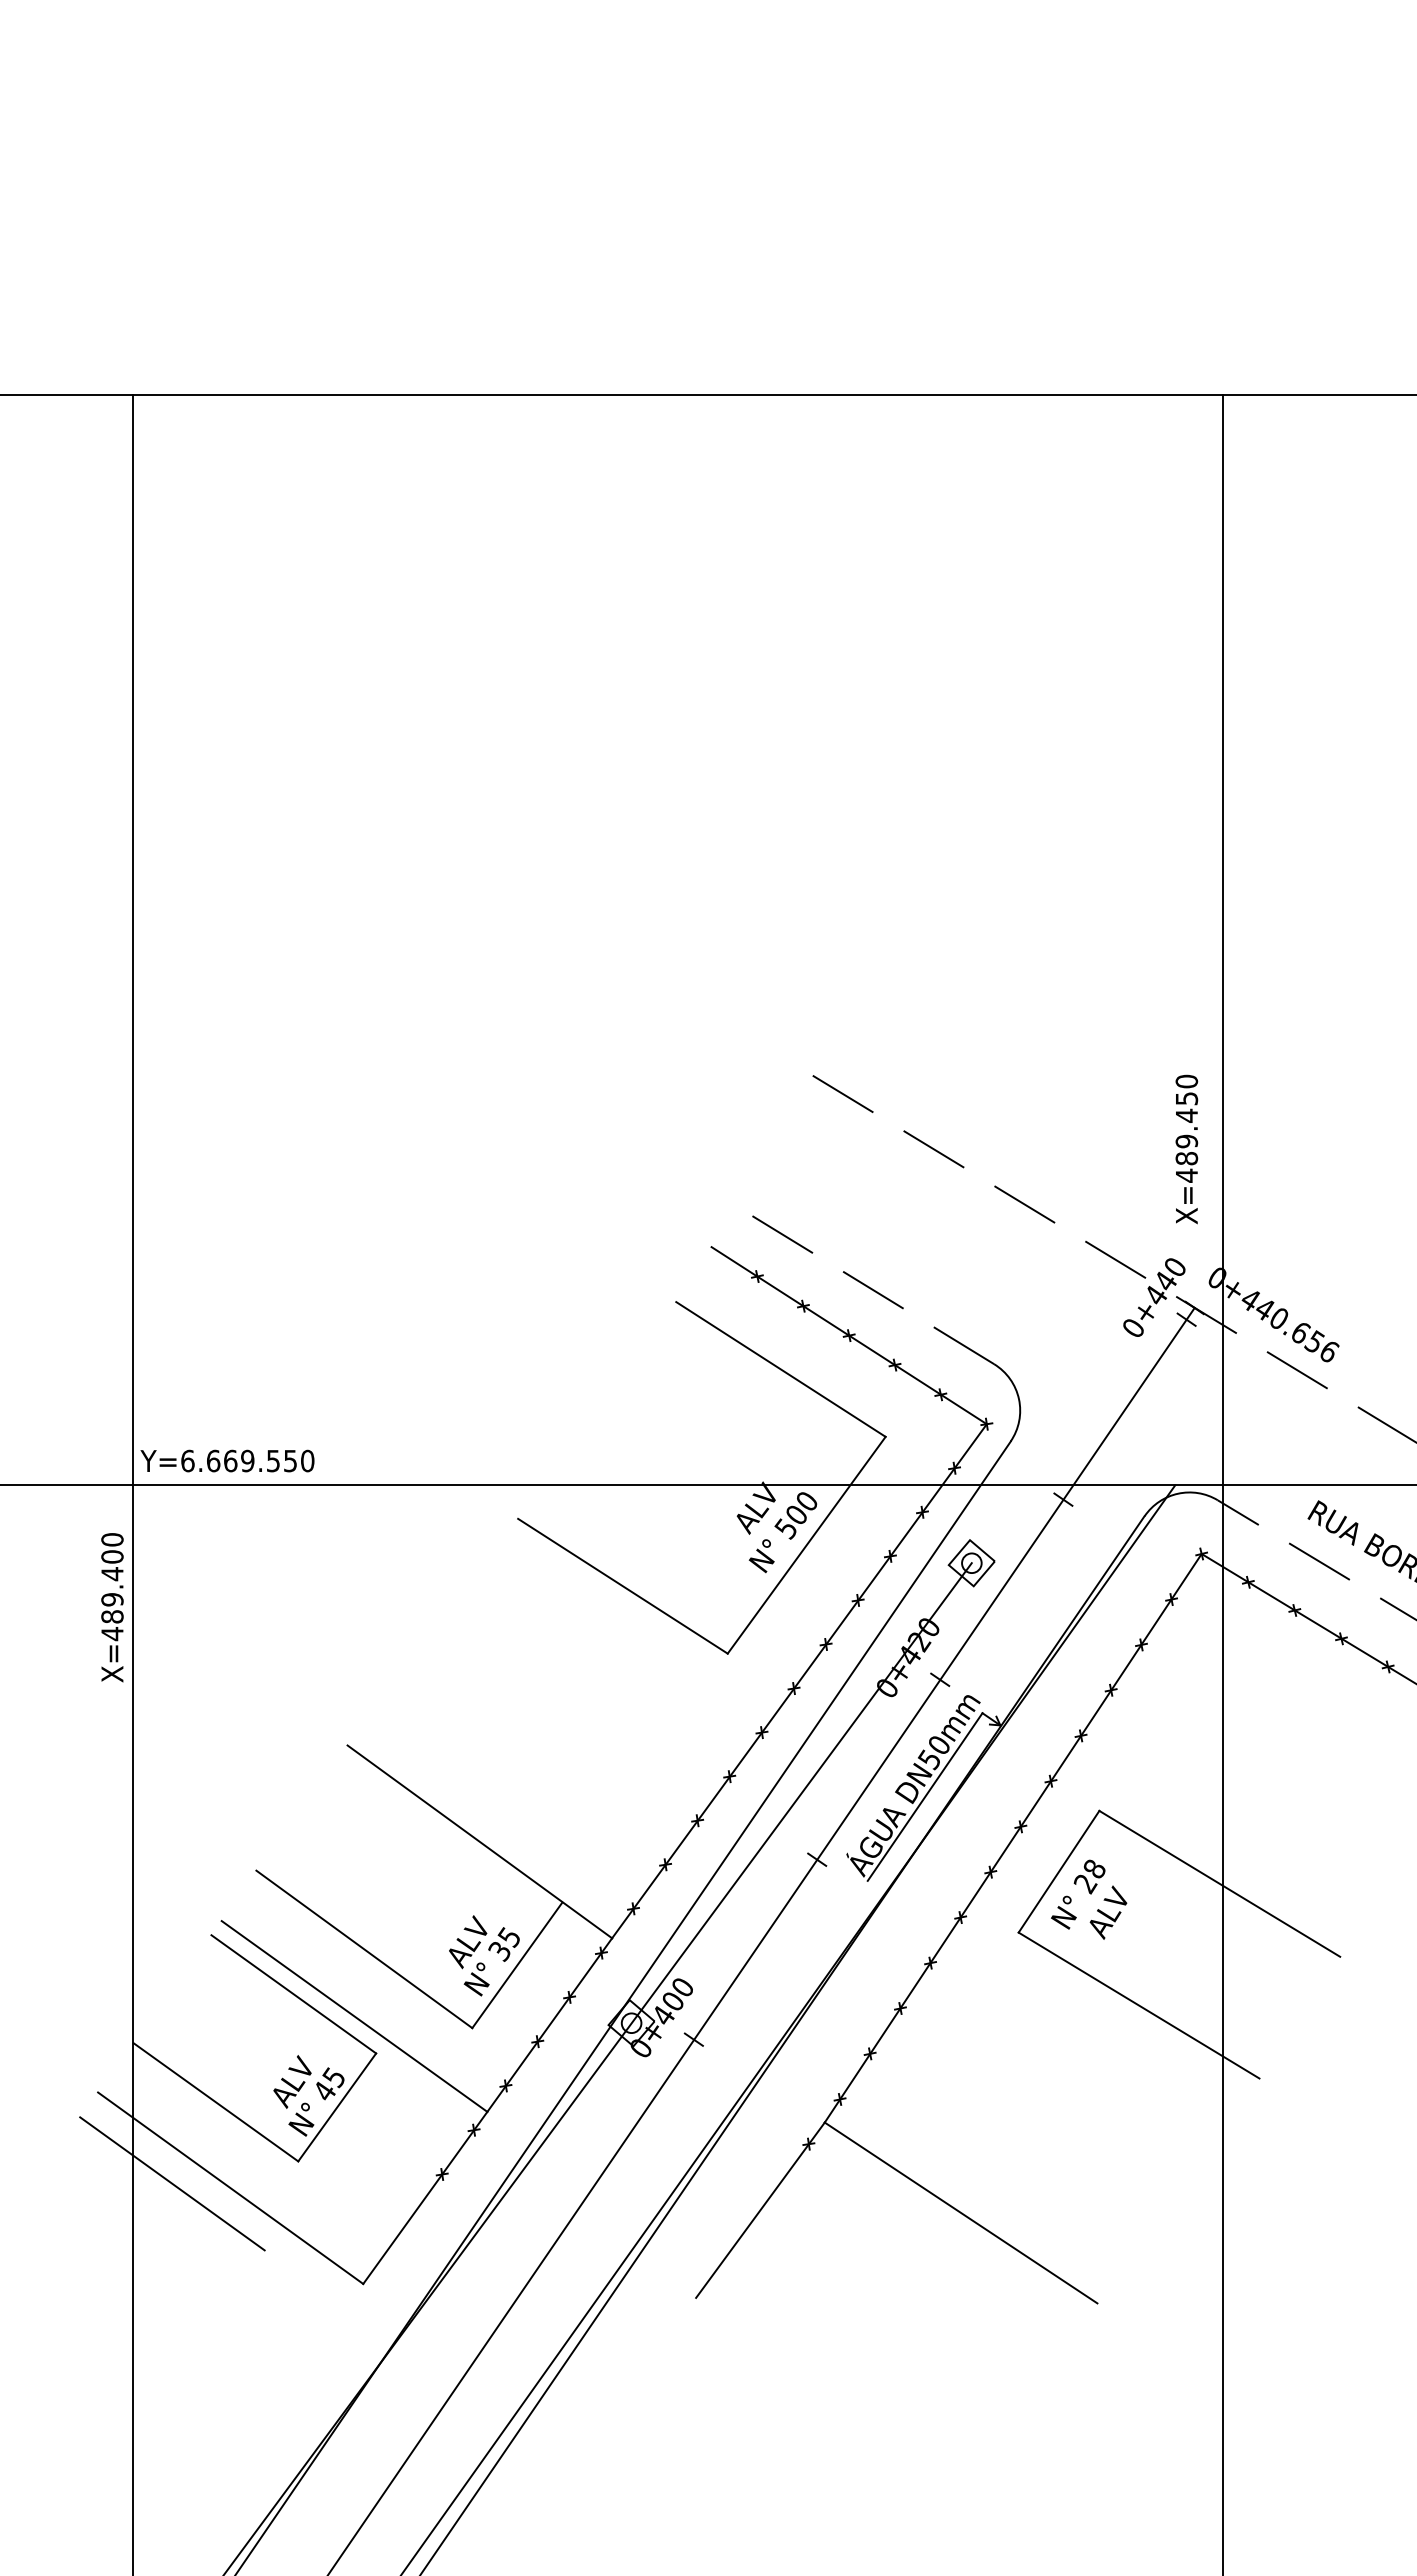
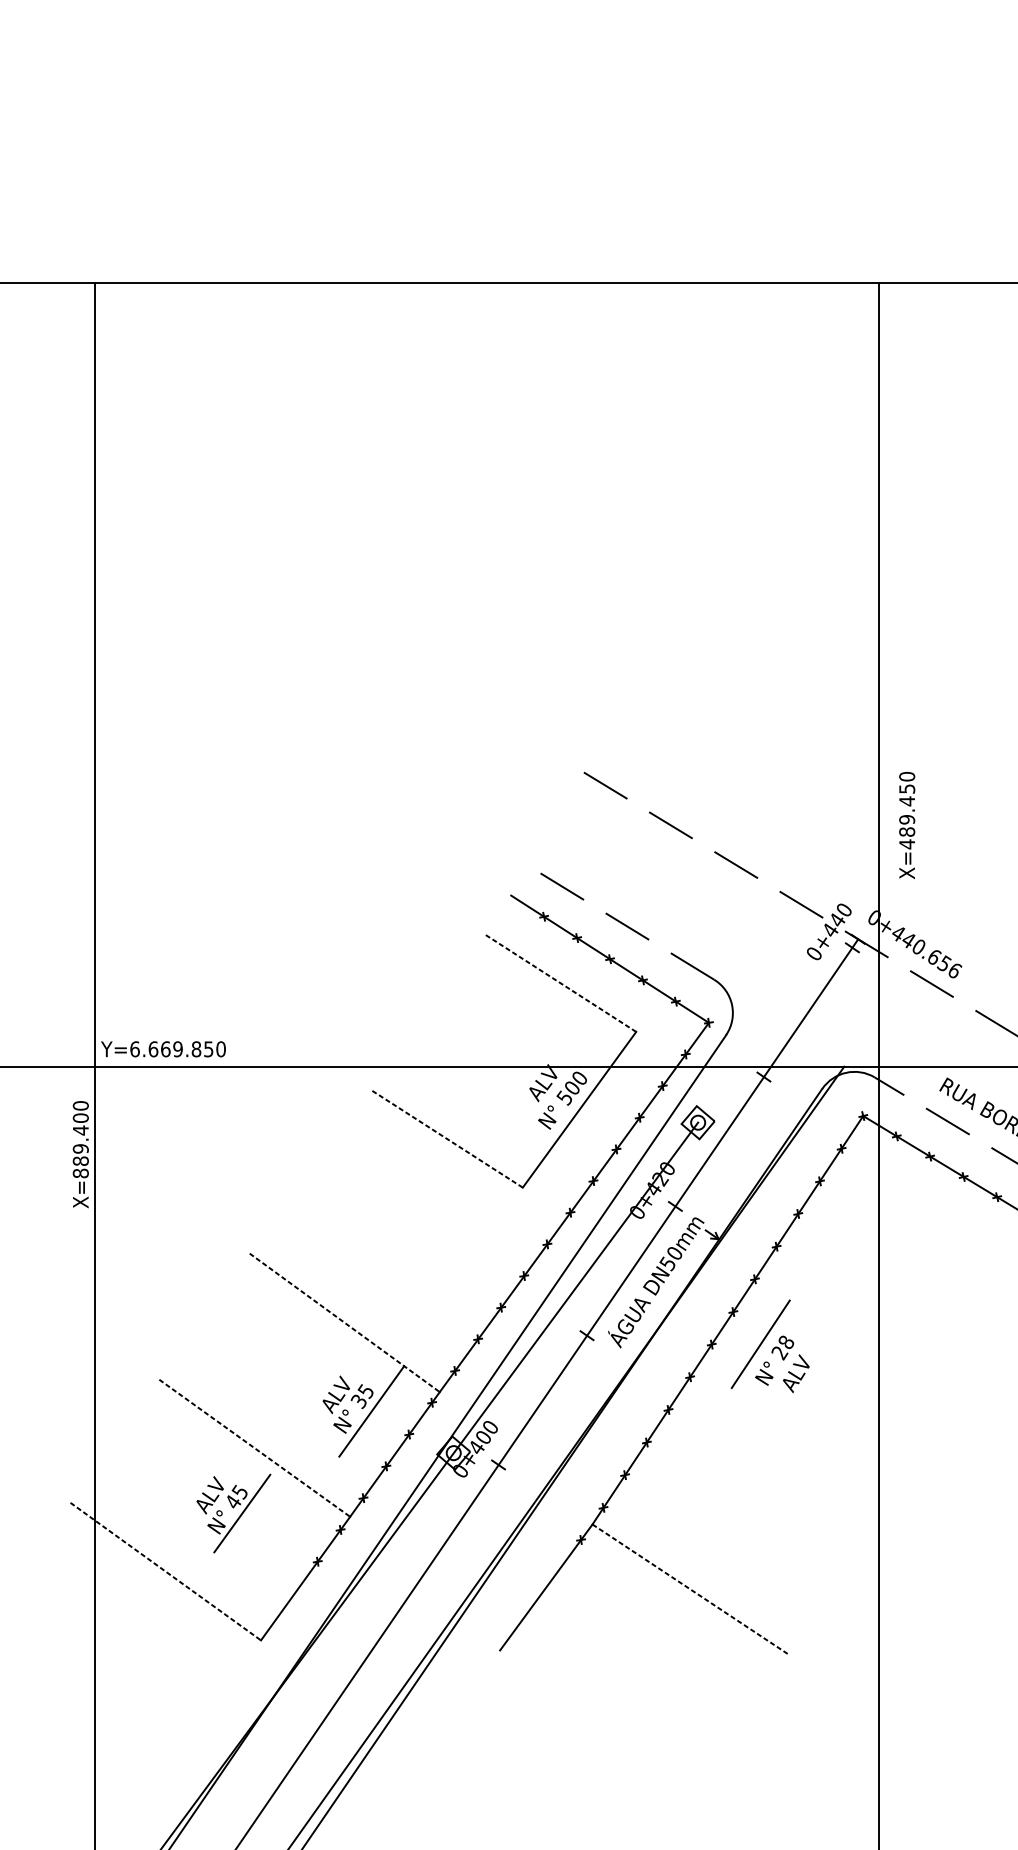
text: (1186, 1149) -> (906, 825), moved
line: (780, 1369) -> (560, 983), solid -> dashed
text: (273, 1460) -> (196, 1048), Y=6.669.550 -> Y=6.669.850
line: (622, 1586) -> (447, 1139), solid -> dashed
text: (112, 1634) -> (80, 1173), X=489.400 -> X=889.400
line: (924, 1796) -> (664, 1290), removed
line: (479, 1841) -> (344, 1322), solid -> dashed
line: (1219, 1883) -> (876, 1352), removed
line: (364, 1949) -> (261, 1400), removed
line: (293, 1994) -> (210, 1432), removed
line: (1138, 2005) -> (817, 1440), removed
line: (354, 2016) -> (254, 1448), solid -> dashed
line: (215, 2102) -> (154, 1510), removed
line: (172, 2183) -> (123, 1568), removed
line: (230, 2188) -> (165, 1571), solid -> dashed
line: (961, 2212) -> (690, 1589), solid -> dashed

